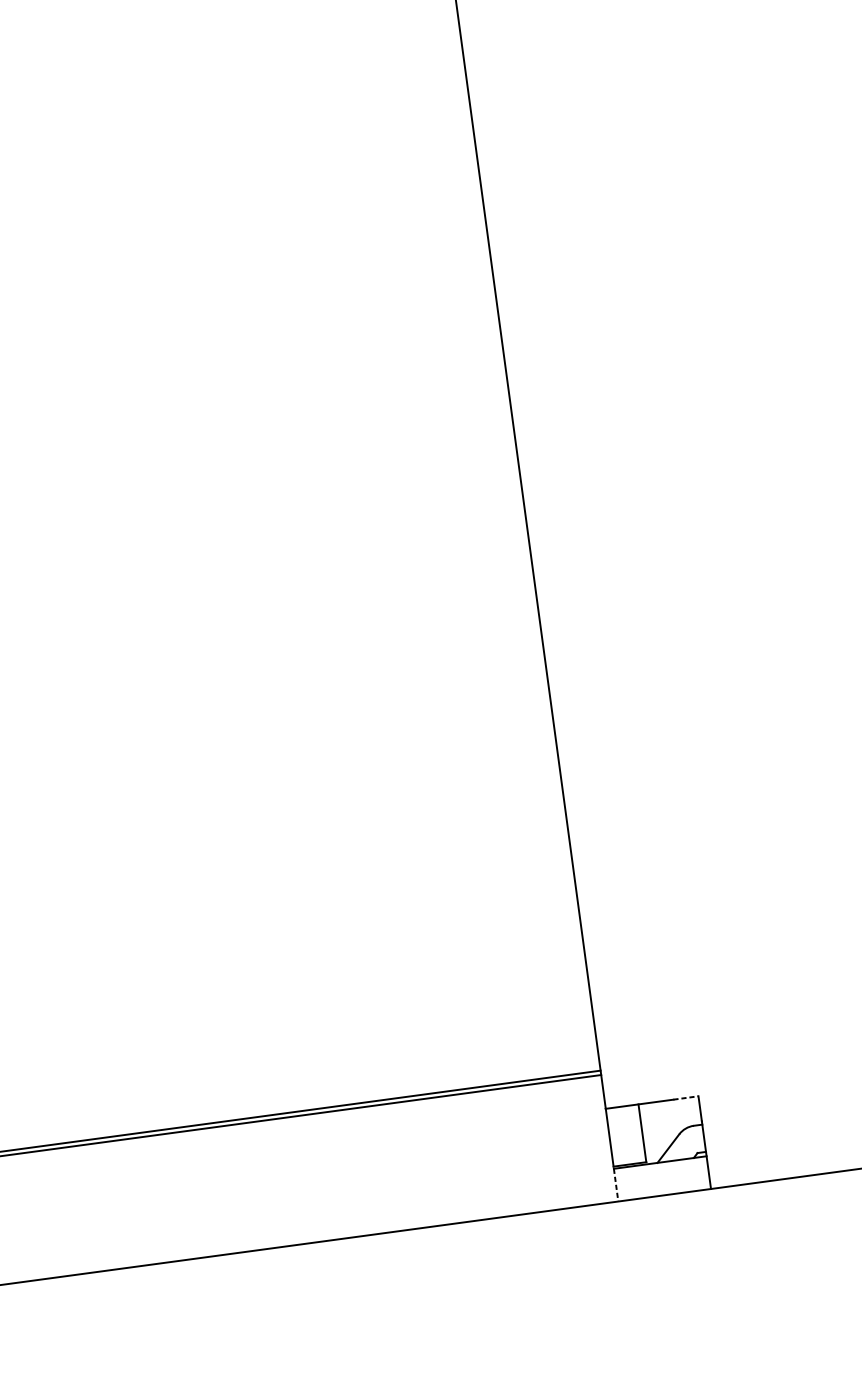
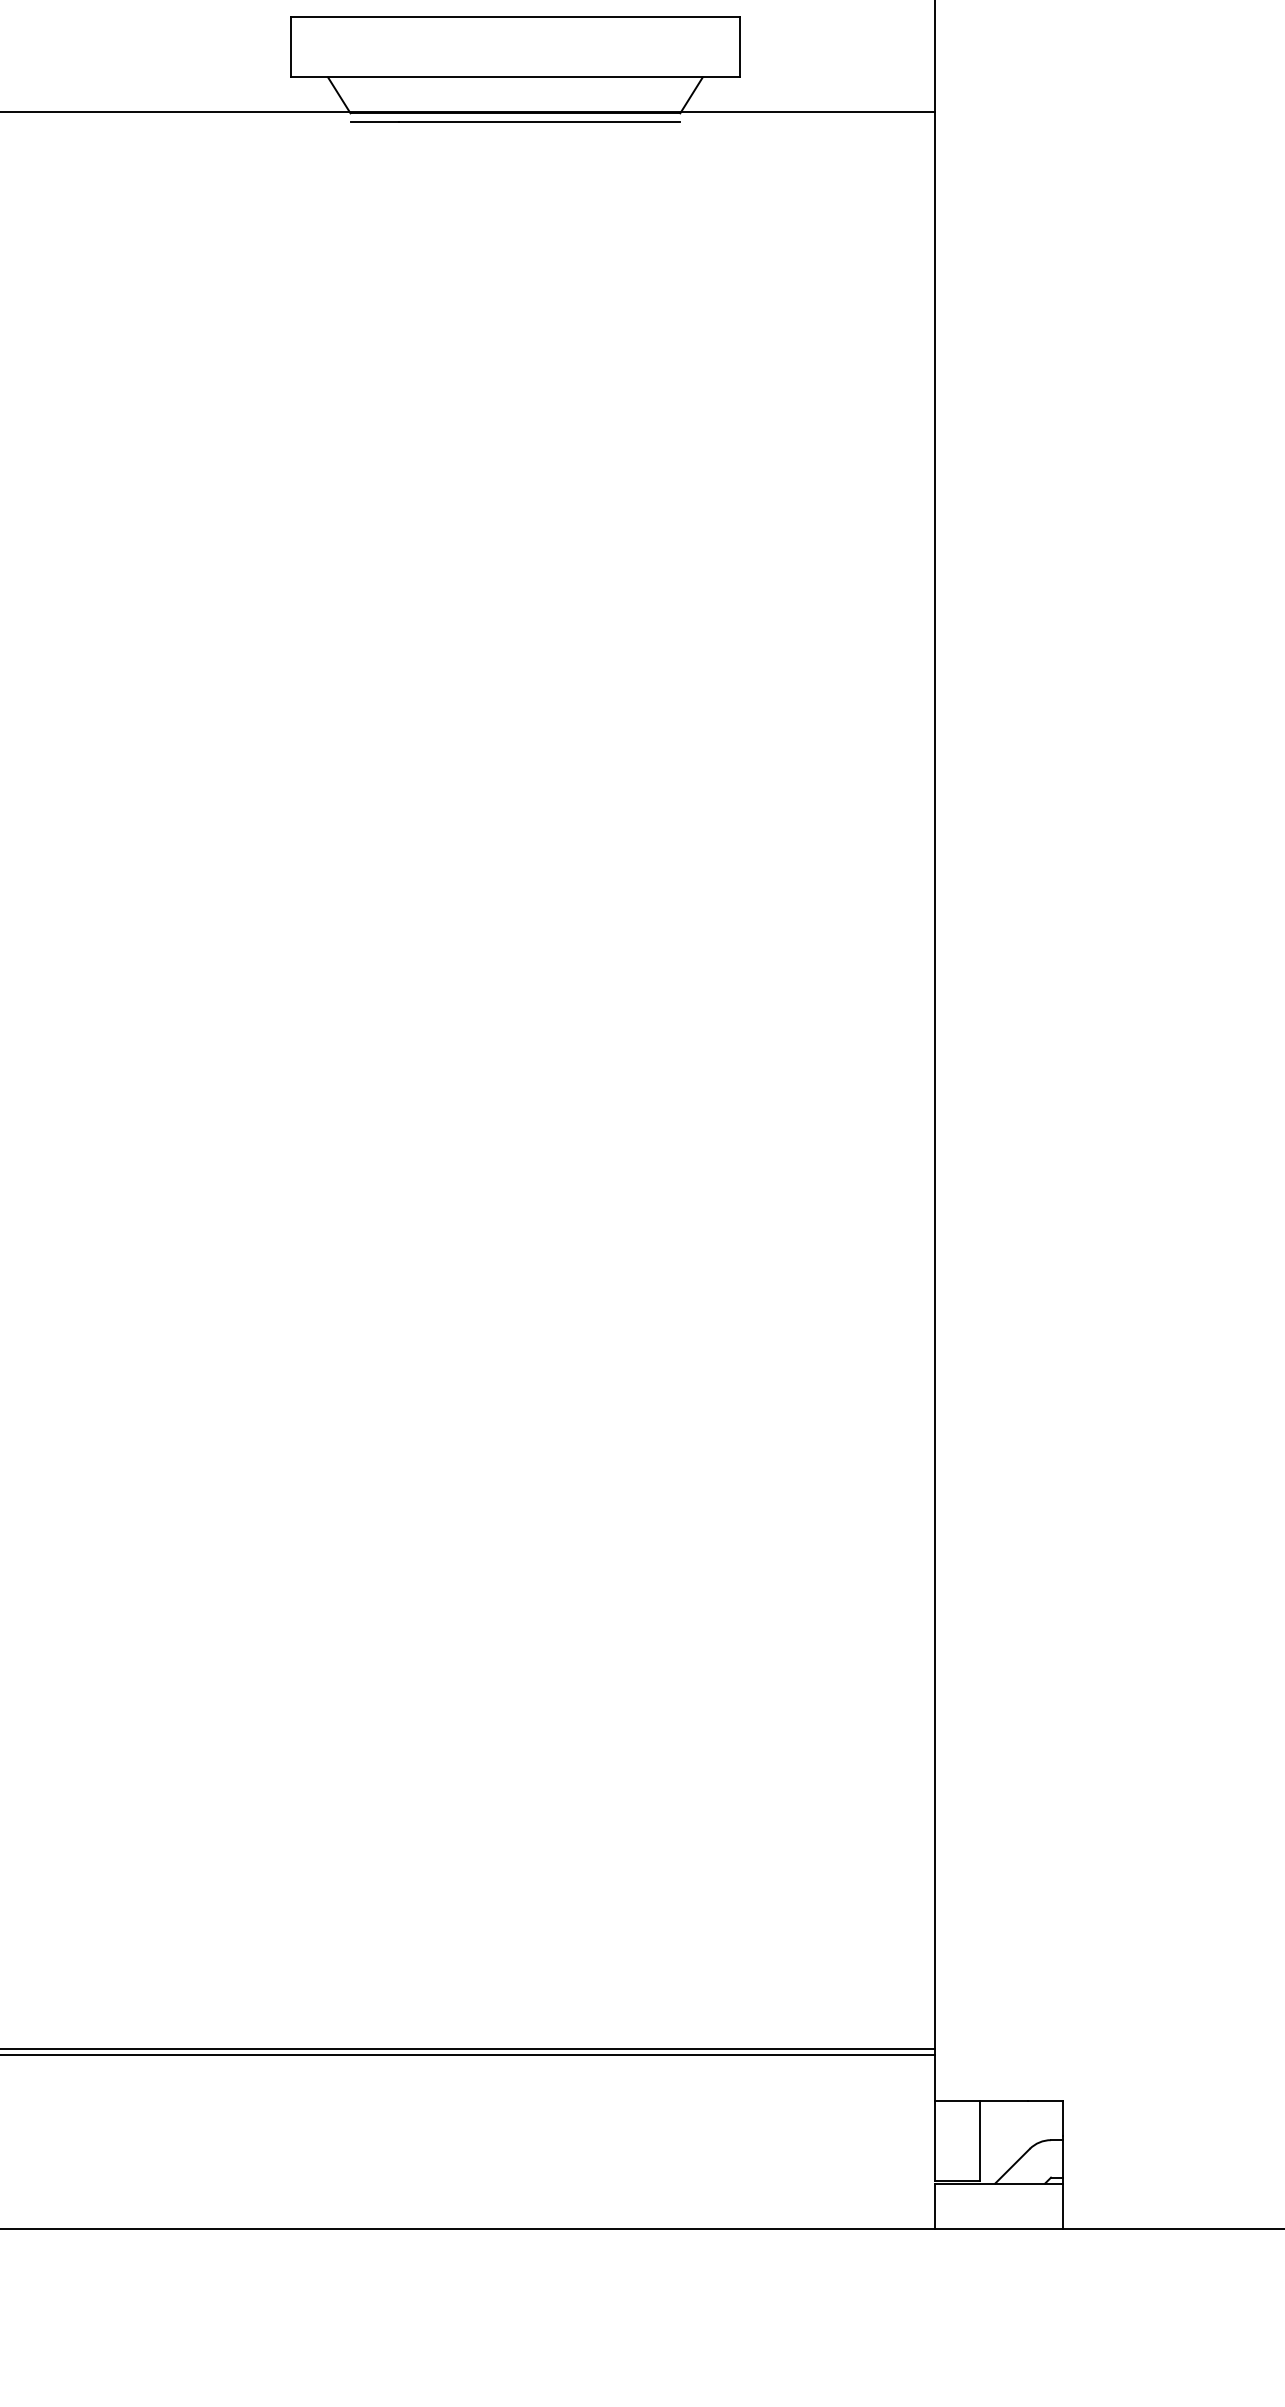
line: (686, 1098) -> (1045, 2101), dashed -> solid
line: (616, 1185) -> (935, 2206), dashed -> solid

